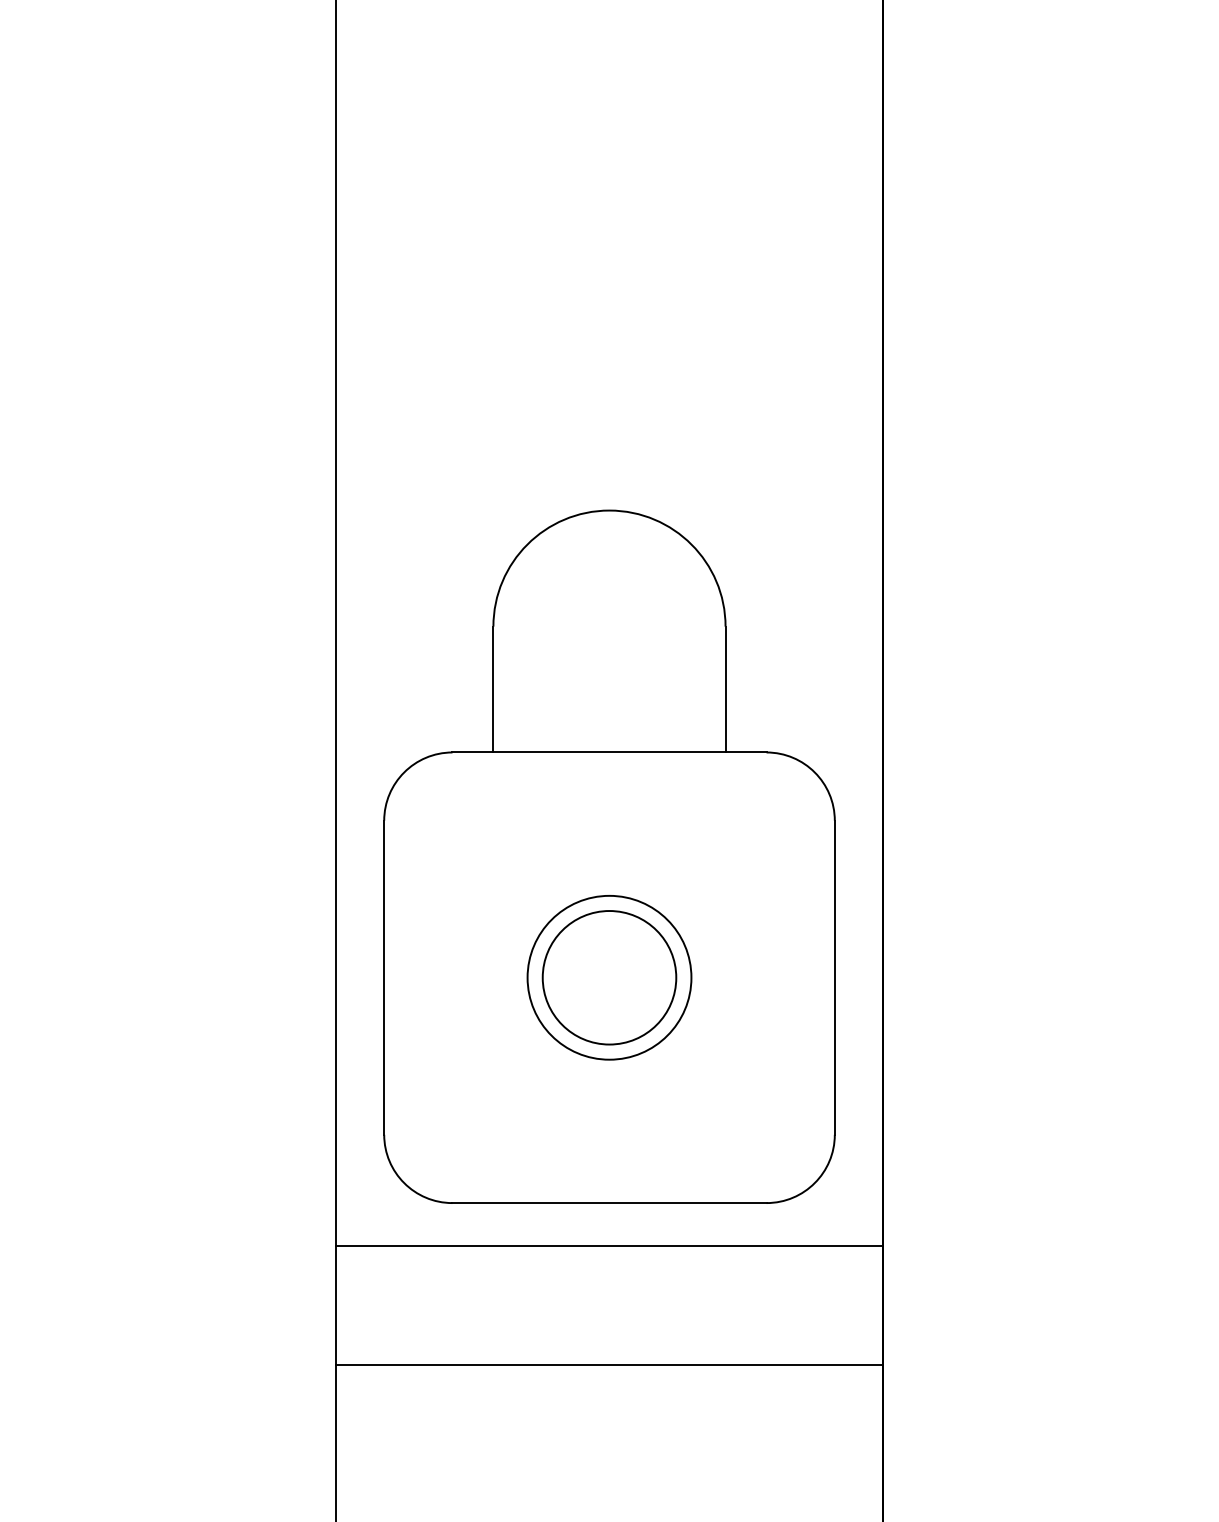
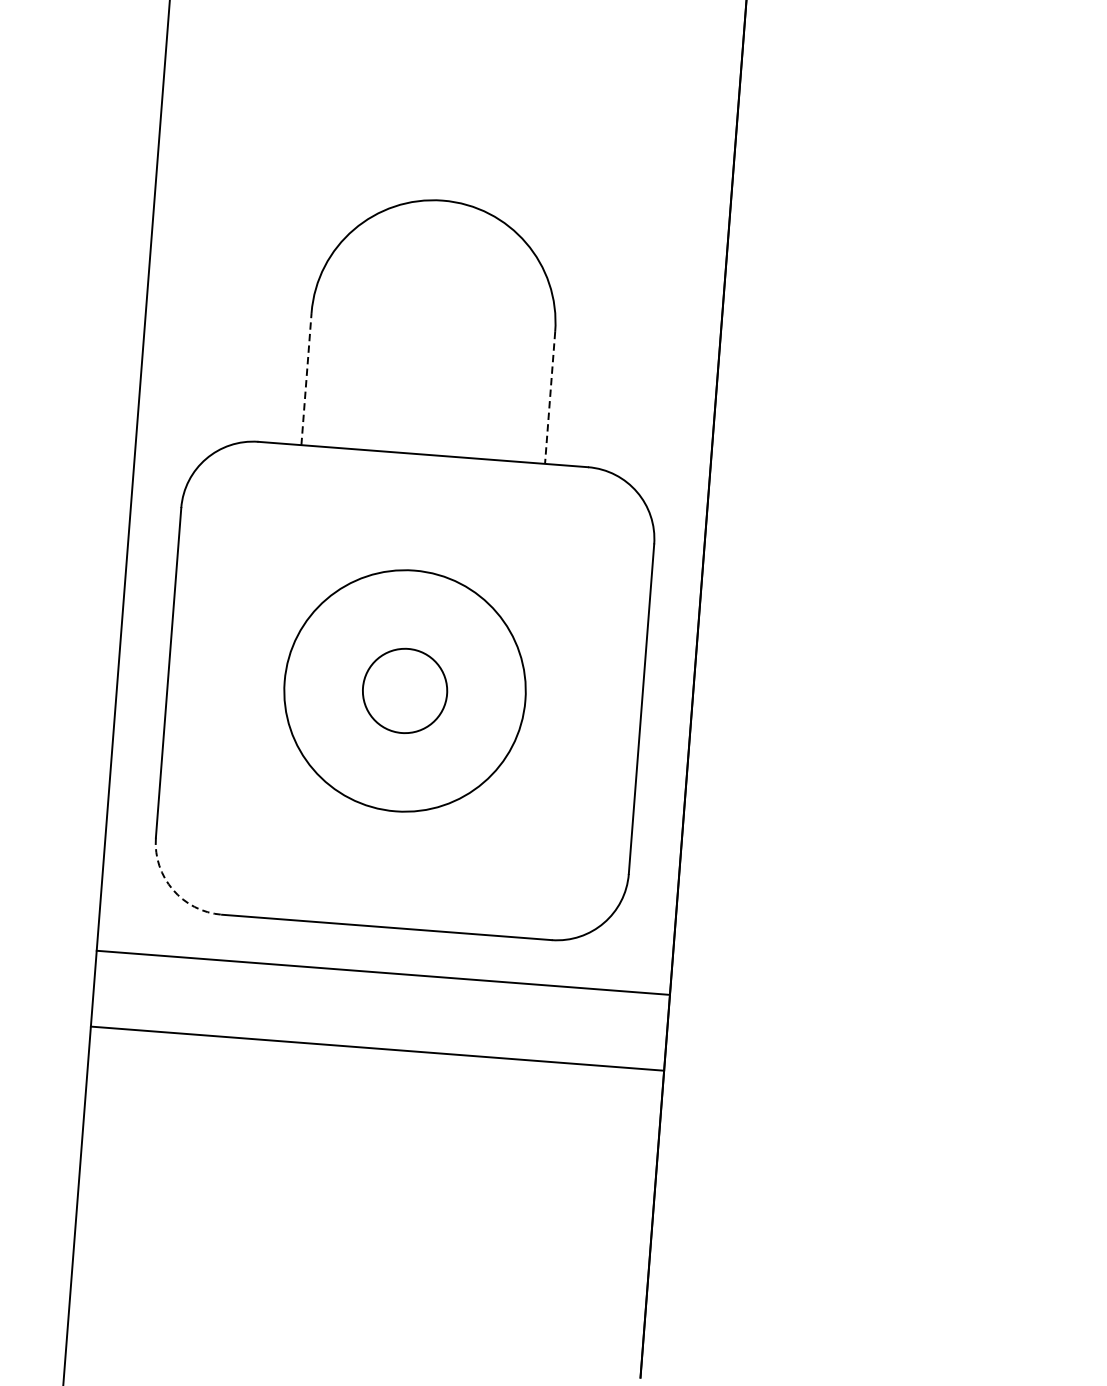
line: (493, 689) -> (306, 379), solid -> dashed
line: (725, 689) -> (550, 397), solid -> dashed
circle: (609, 977) -> (405, 690), size x0.6
circle: (609, 977) -> (405, 690), size x1.4
arc: (404, 1183) -> (173, 890), solid -> dashed
line: (609, 1364) -> (377, 1048), moved

